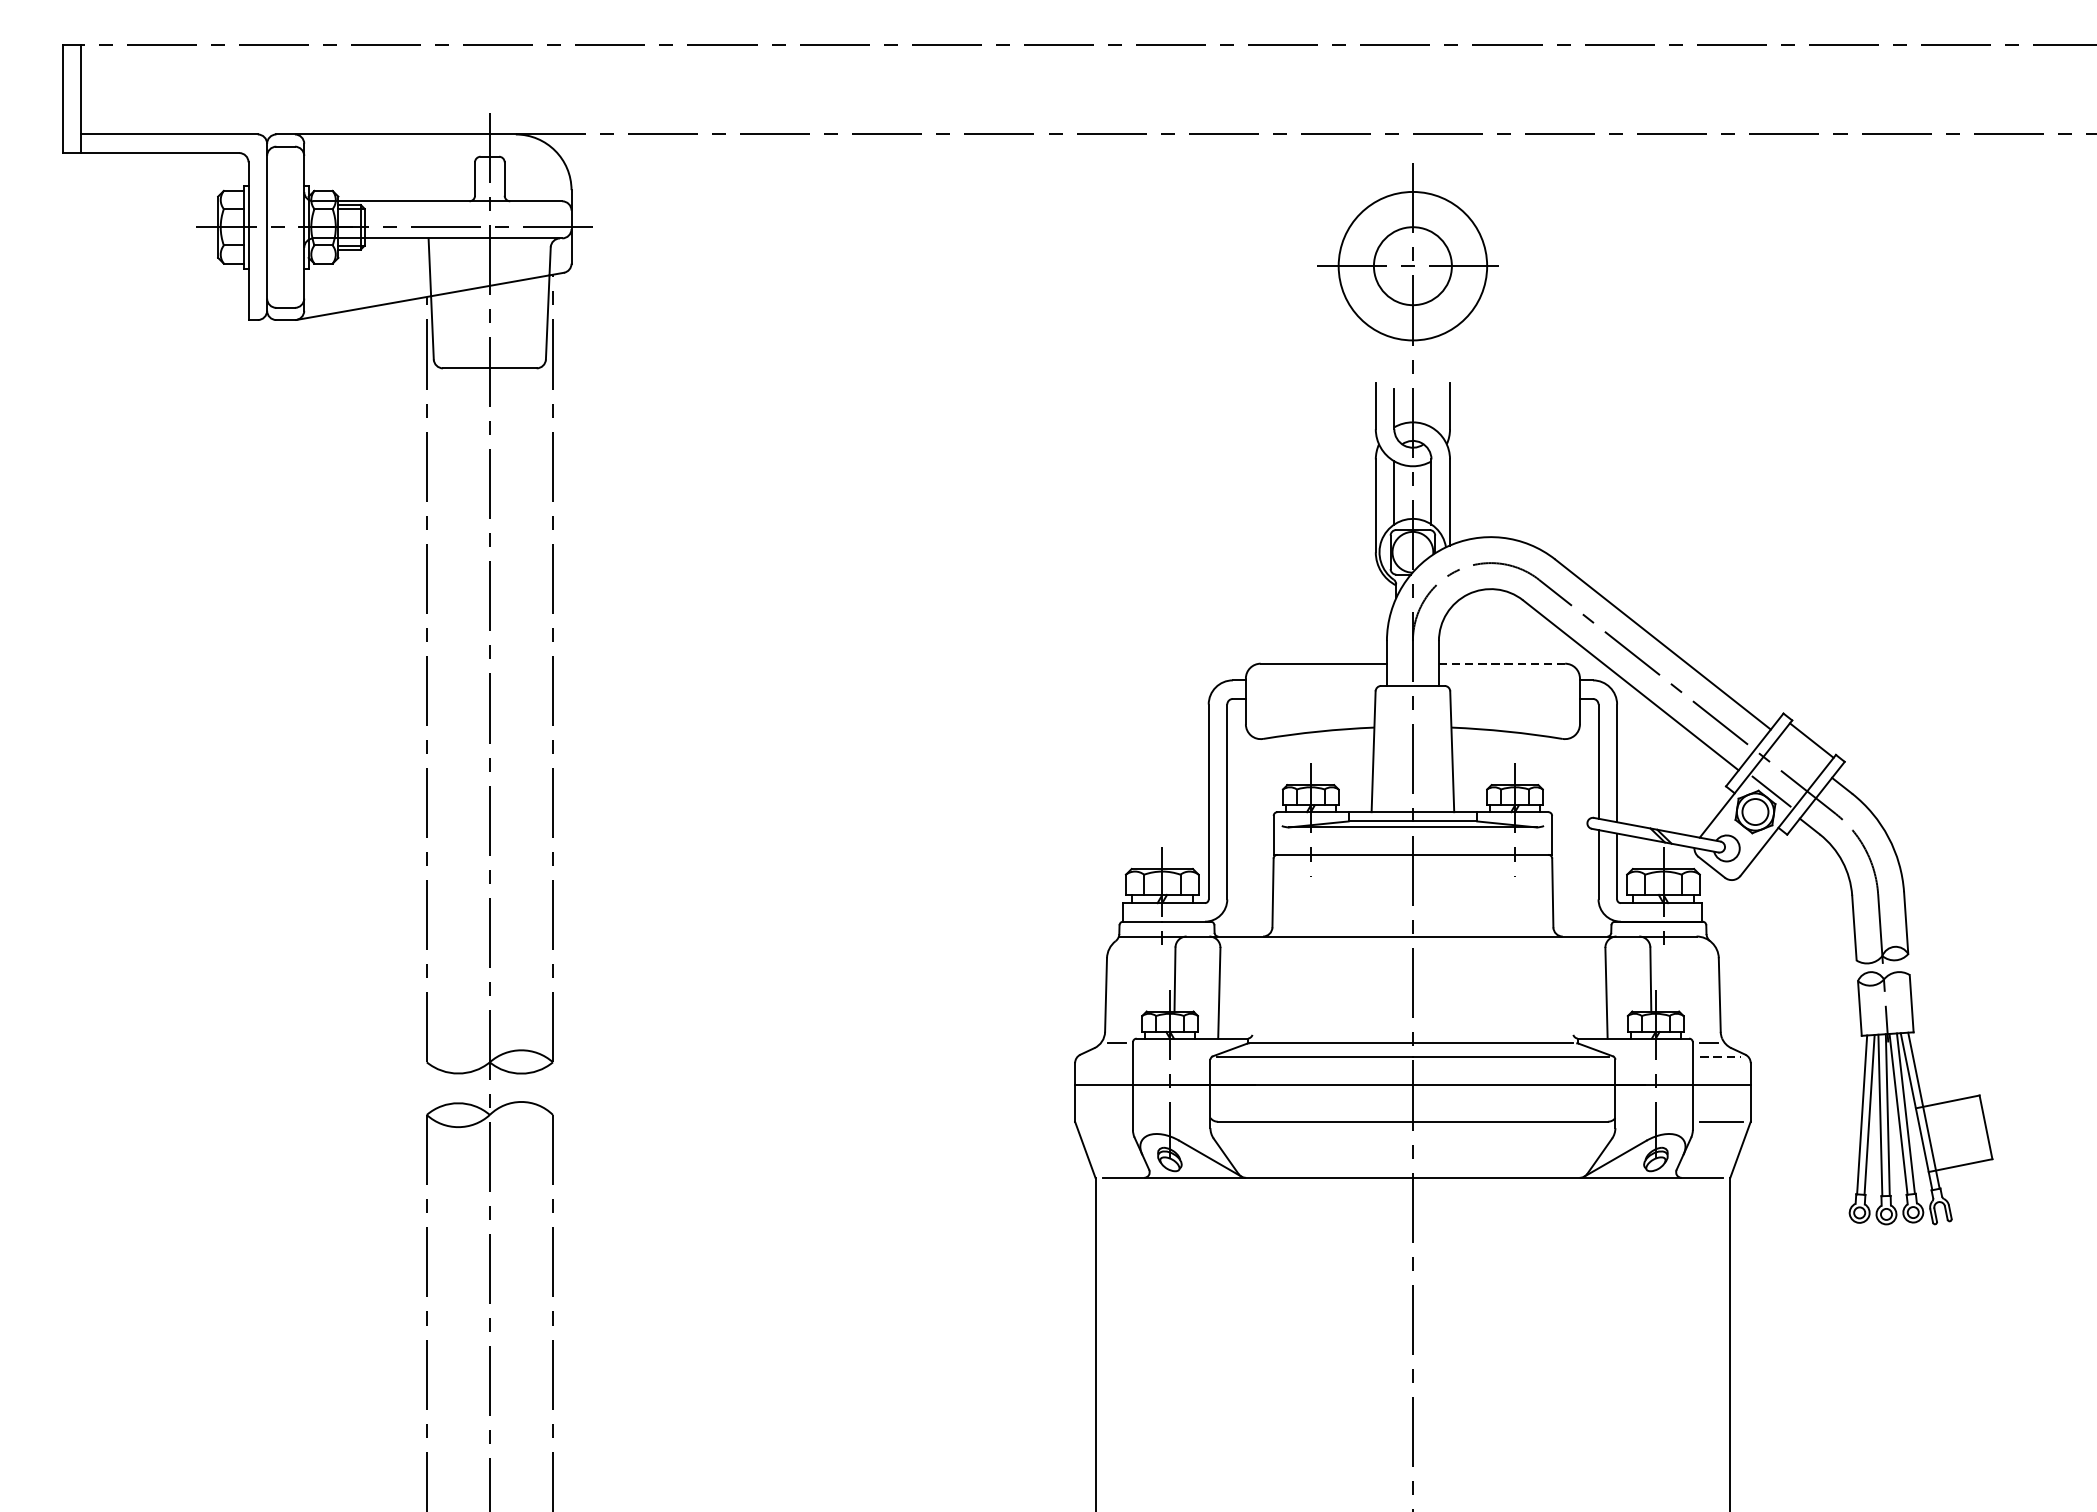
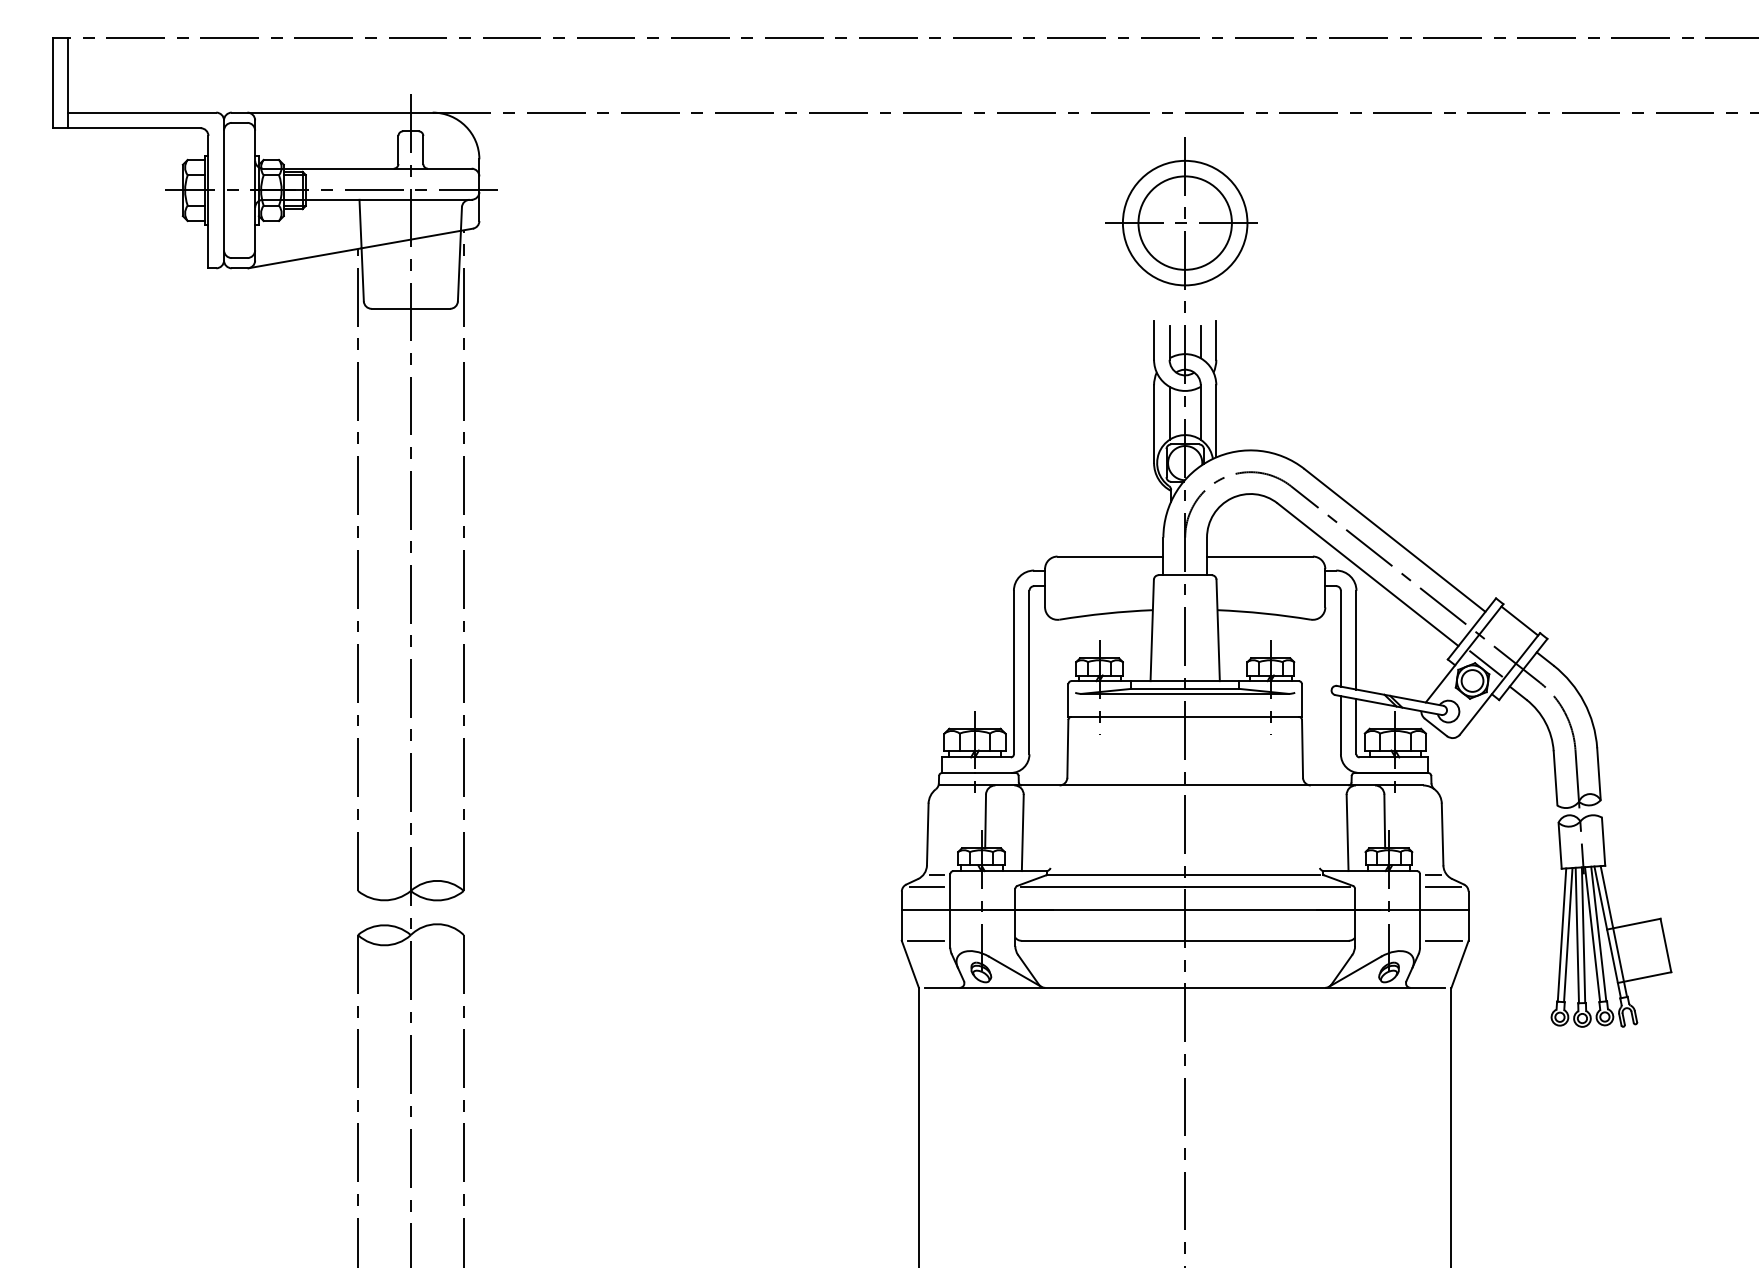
circle: (1412, 265) -> (1184, 222), size x1.43
line: (1431, 408) -> (1200, 342), added
line: (1501, 663) -> (1259, 556), dashed -> solid
line: (1104, 1057) -> (926, 886), added
line: (1720, 1057) -> (1443, 886), dashed -> solid
line: (1104, 1121) -> (926, 940), added

